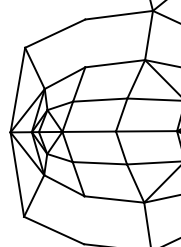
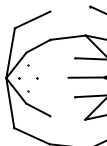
line: (119, 14) -> (70, 8), removed
line: (100, 100) -> (59, 59), removed
line: (88, 131) -> (52, 77), removed
line: (98, 163) -> (58, 96), removed
line: (114, 198) -> (67, 117), removed

